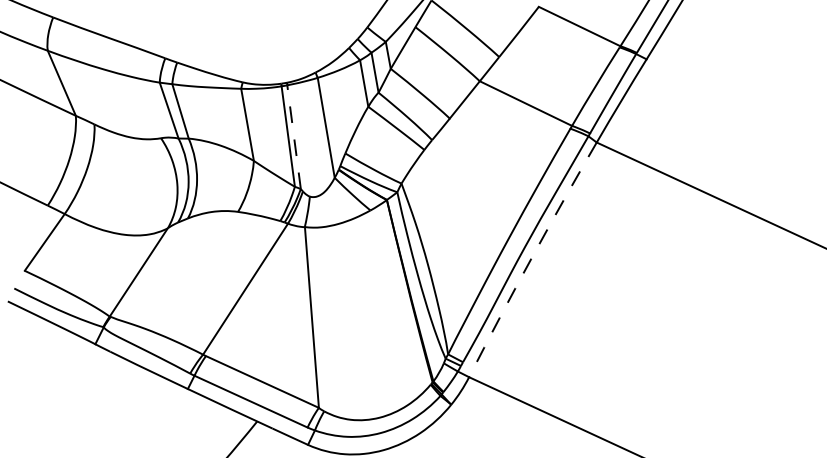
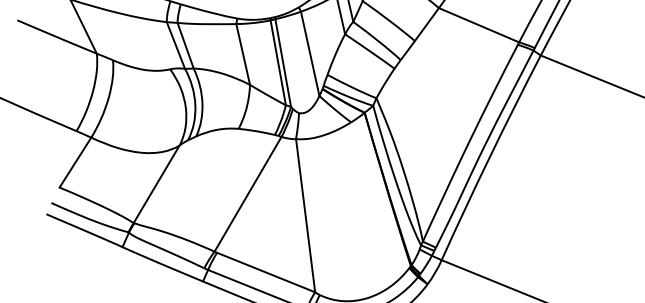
line: (294, 136) -> (283, 62), dashed -> solid
arc: (531, 258) -> (489, 156), dashed -> solid

